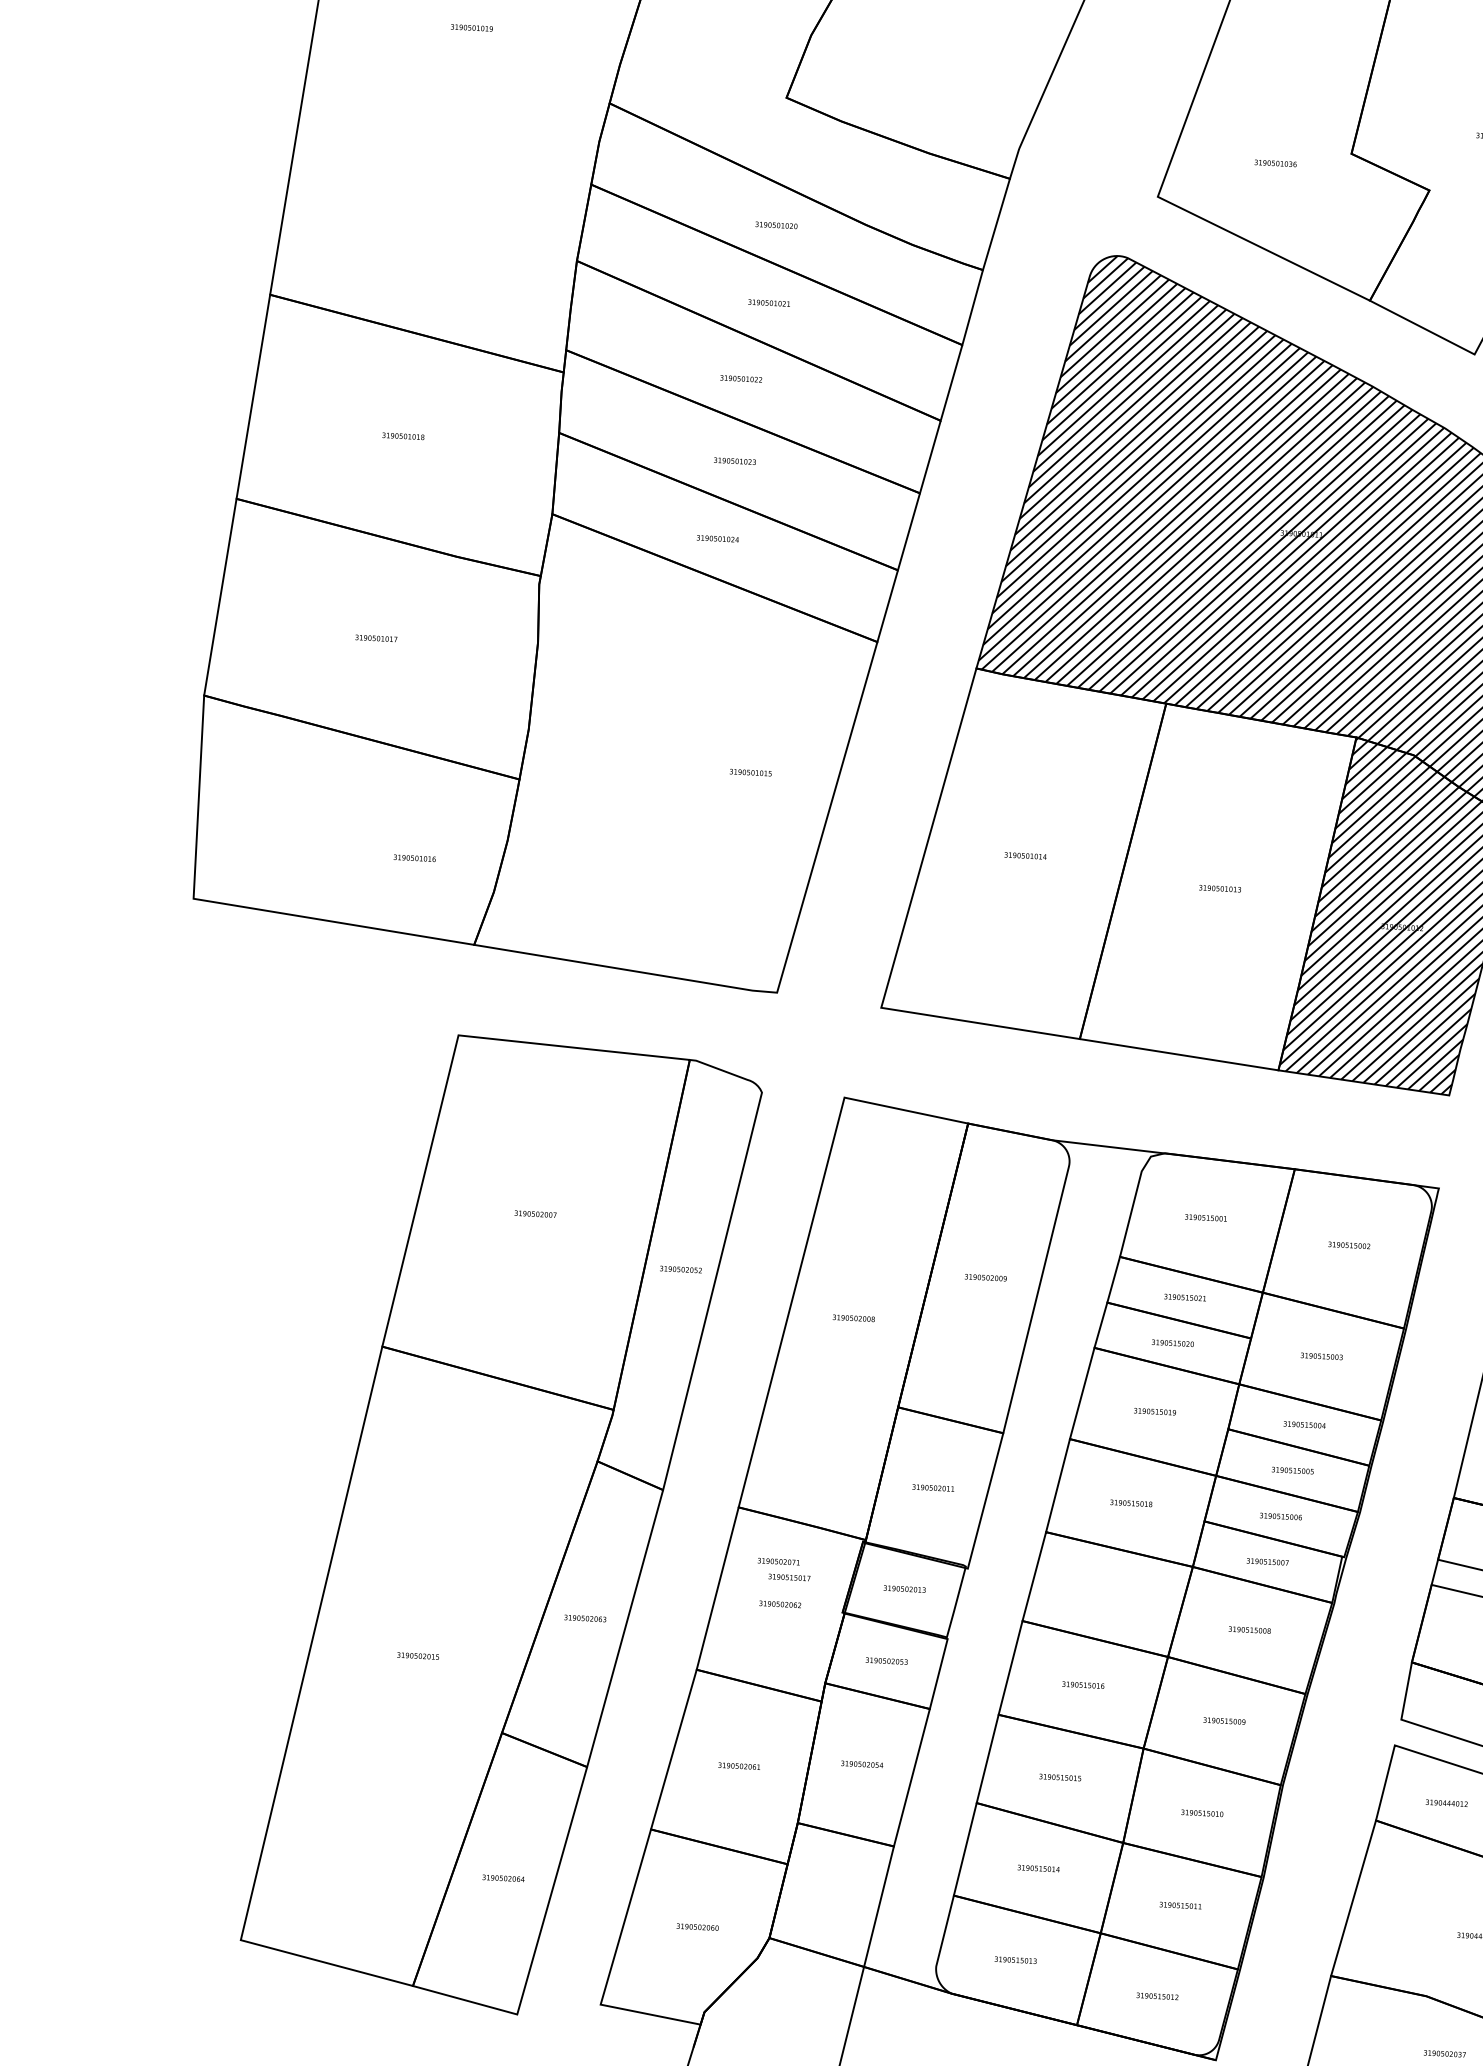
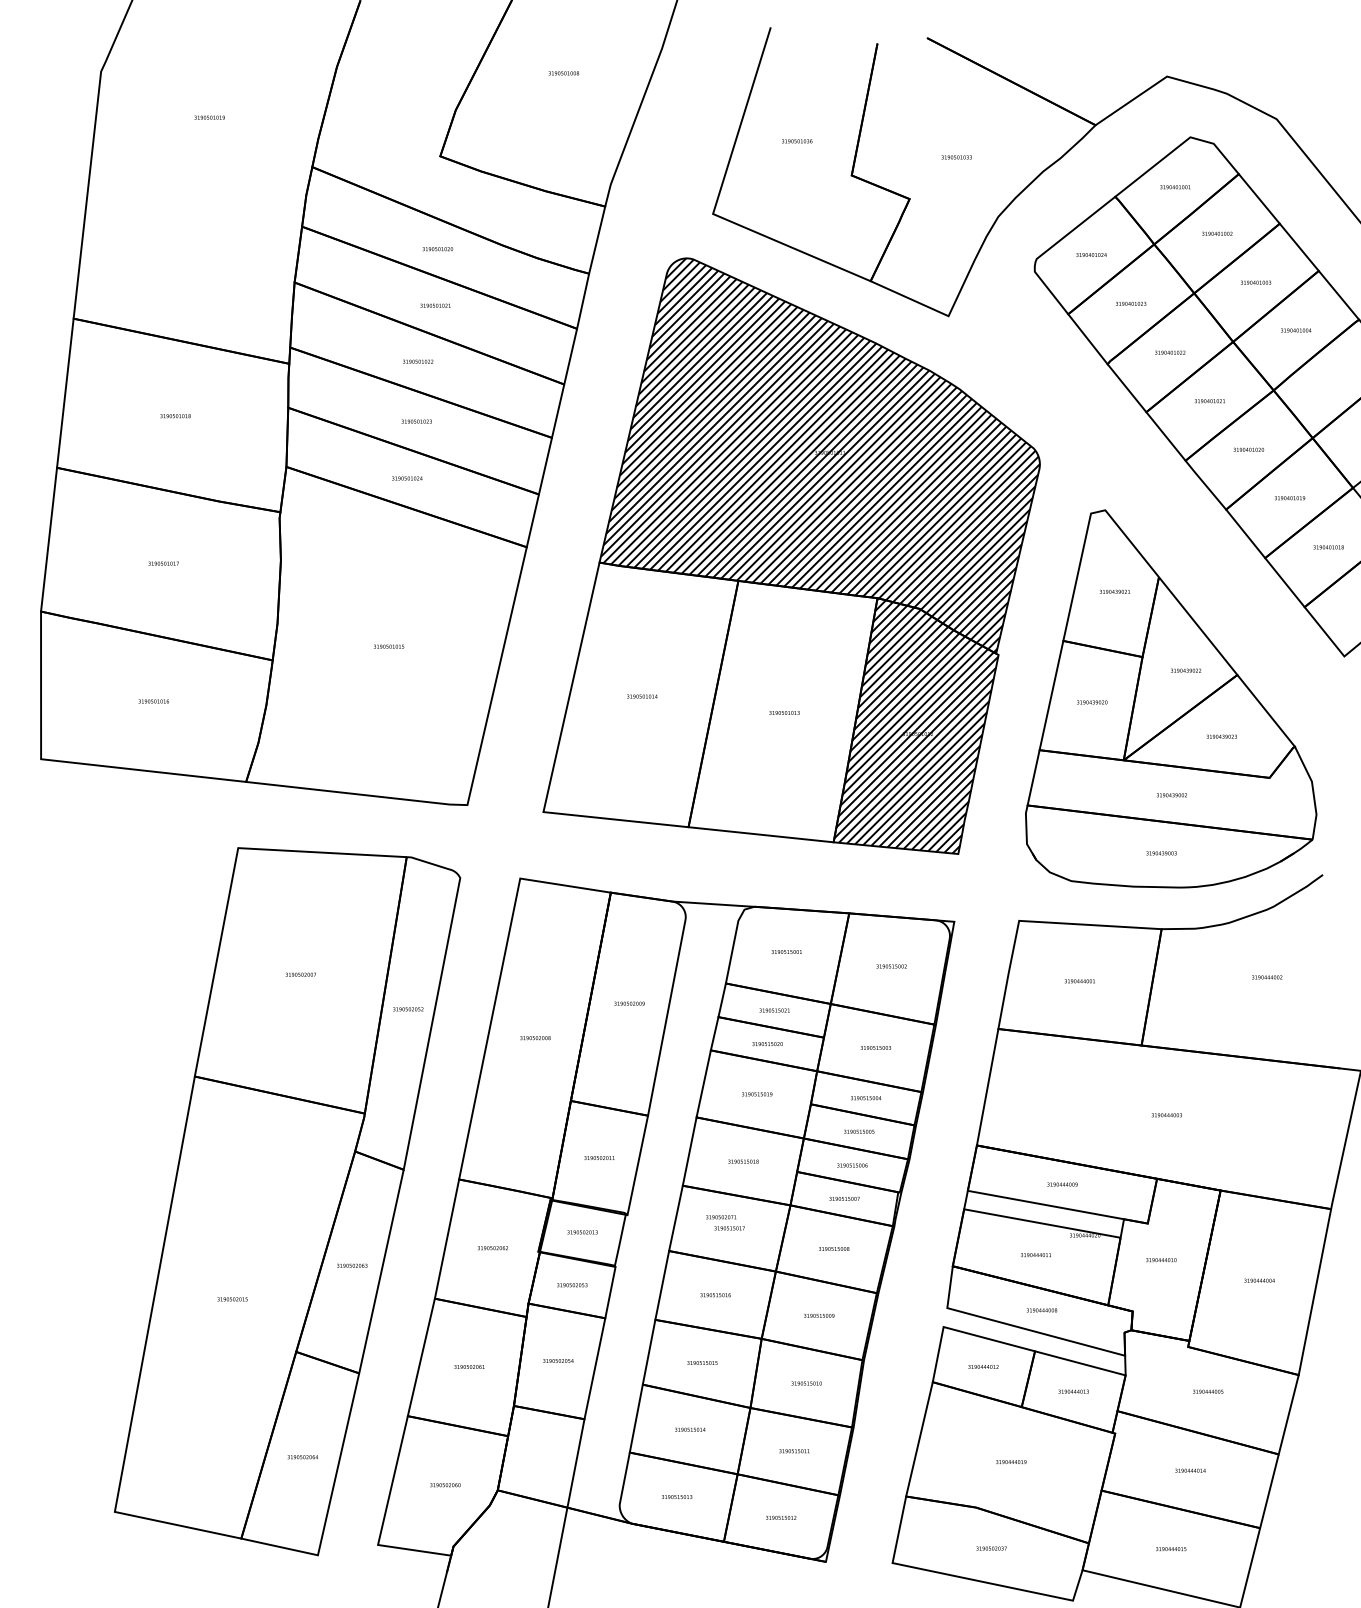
text: (1276, 163) -> (797, 141), moved
text: (751, 772) -> (389, 646), moved
text: (414, 858) -> (153, 701), moved
text: (784, 1569) -> (725, 1222), moved

